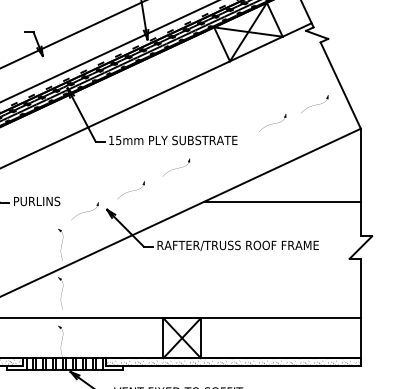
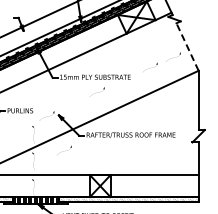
line: (340, 84) -> (187, 46), solid -> dashed
part: (133, 186) -> (65, 148), moved
line: (282, 202) -> (155, 111), removed

